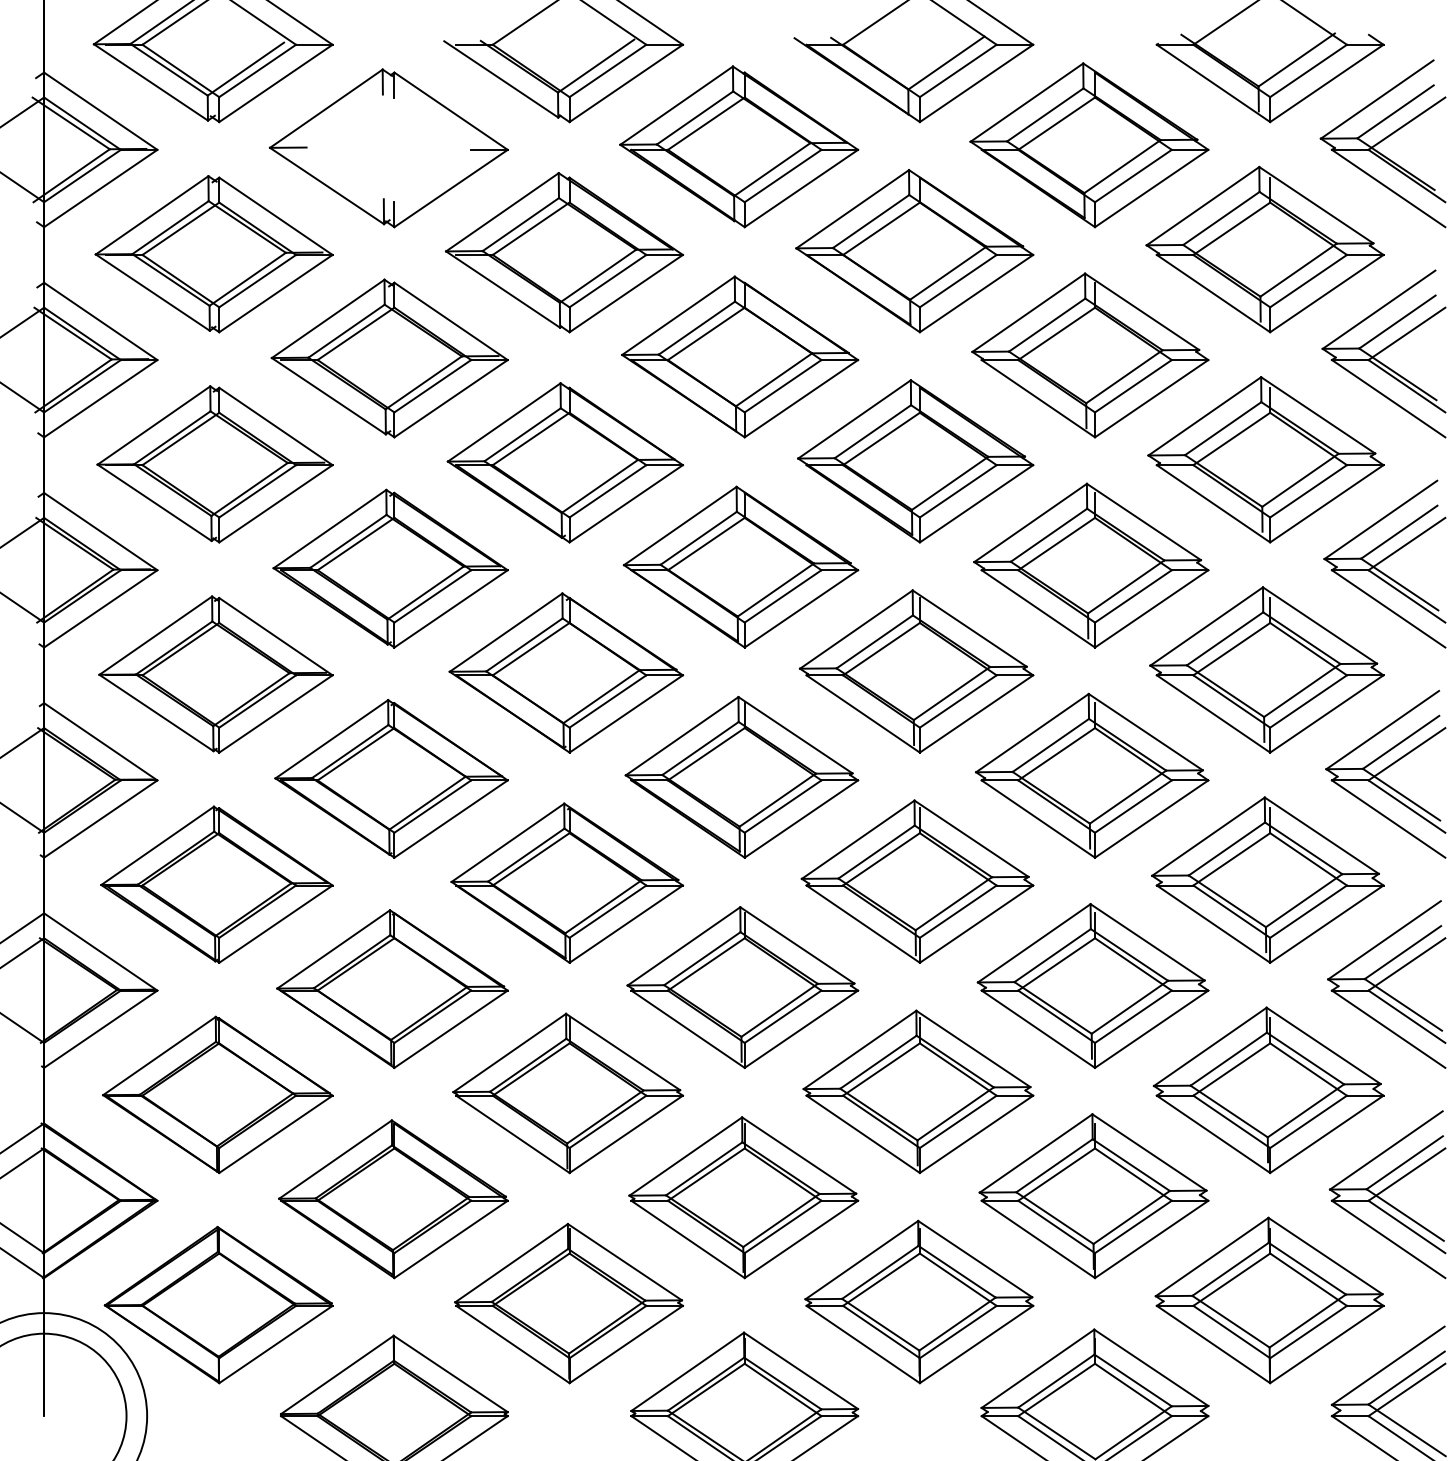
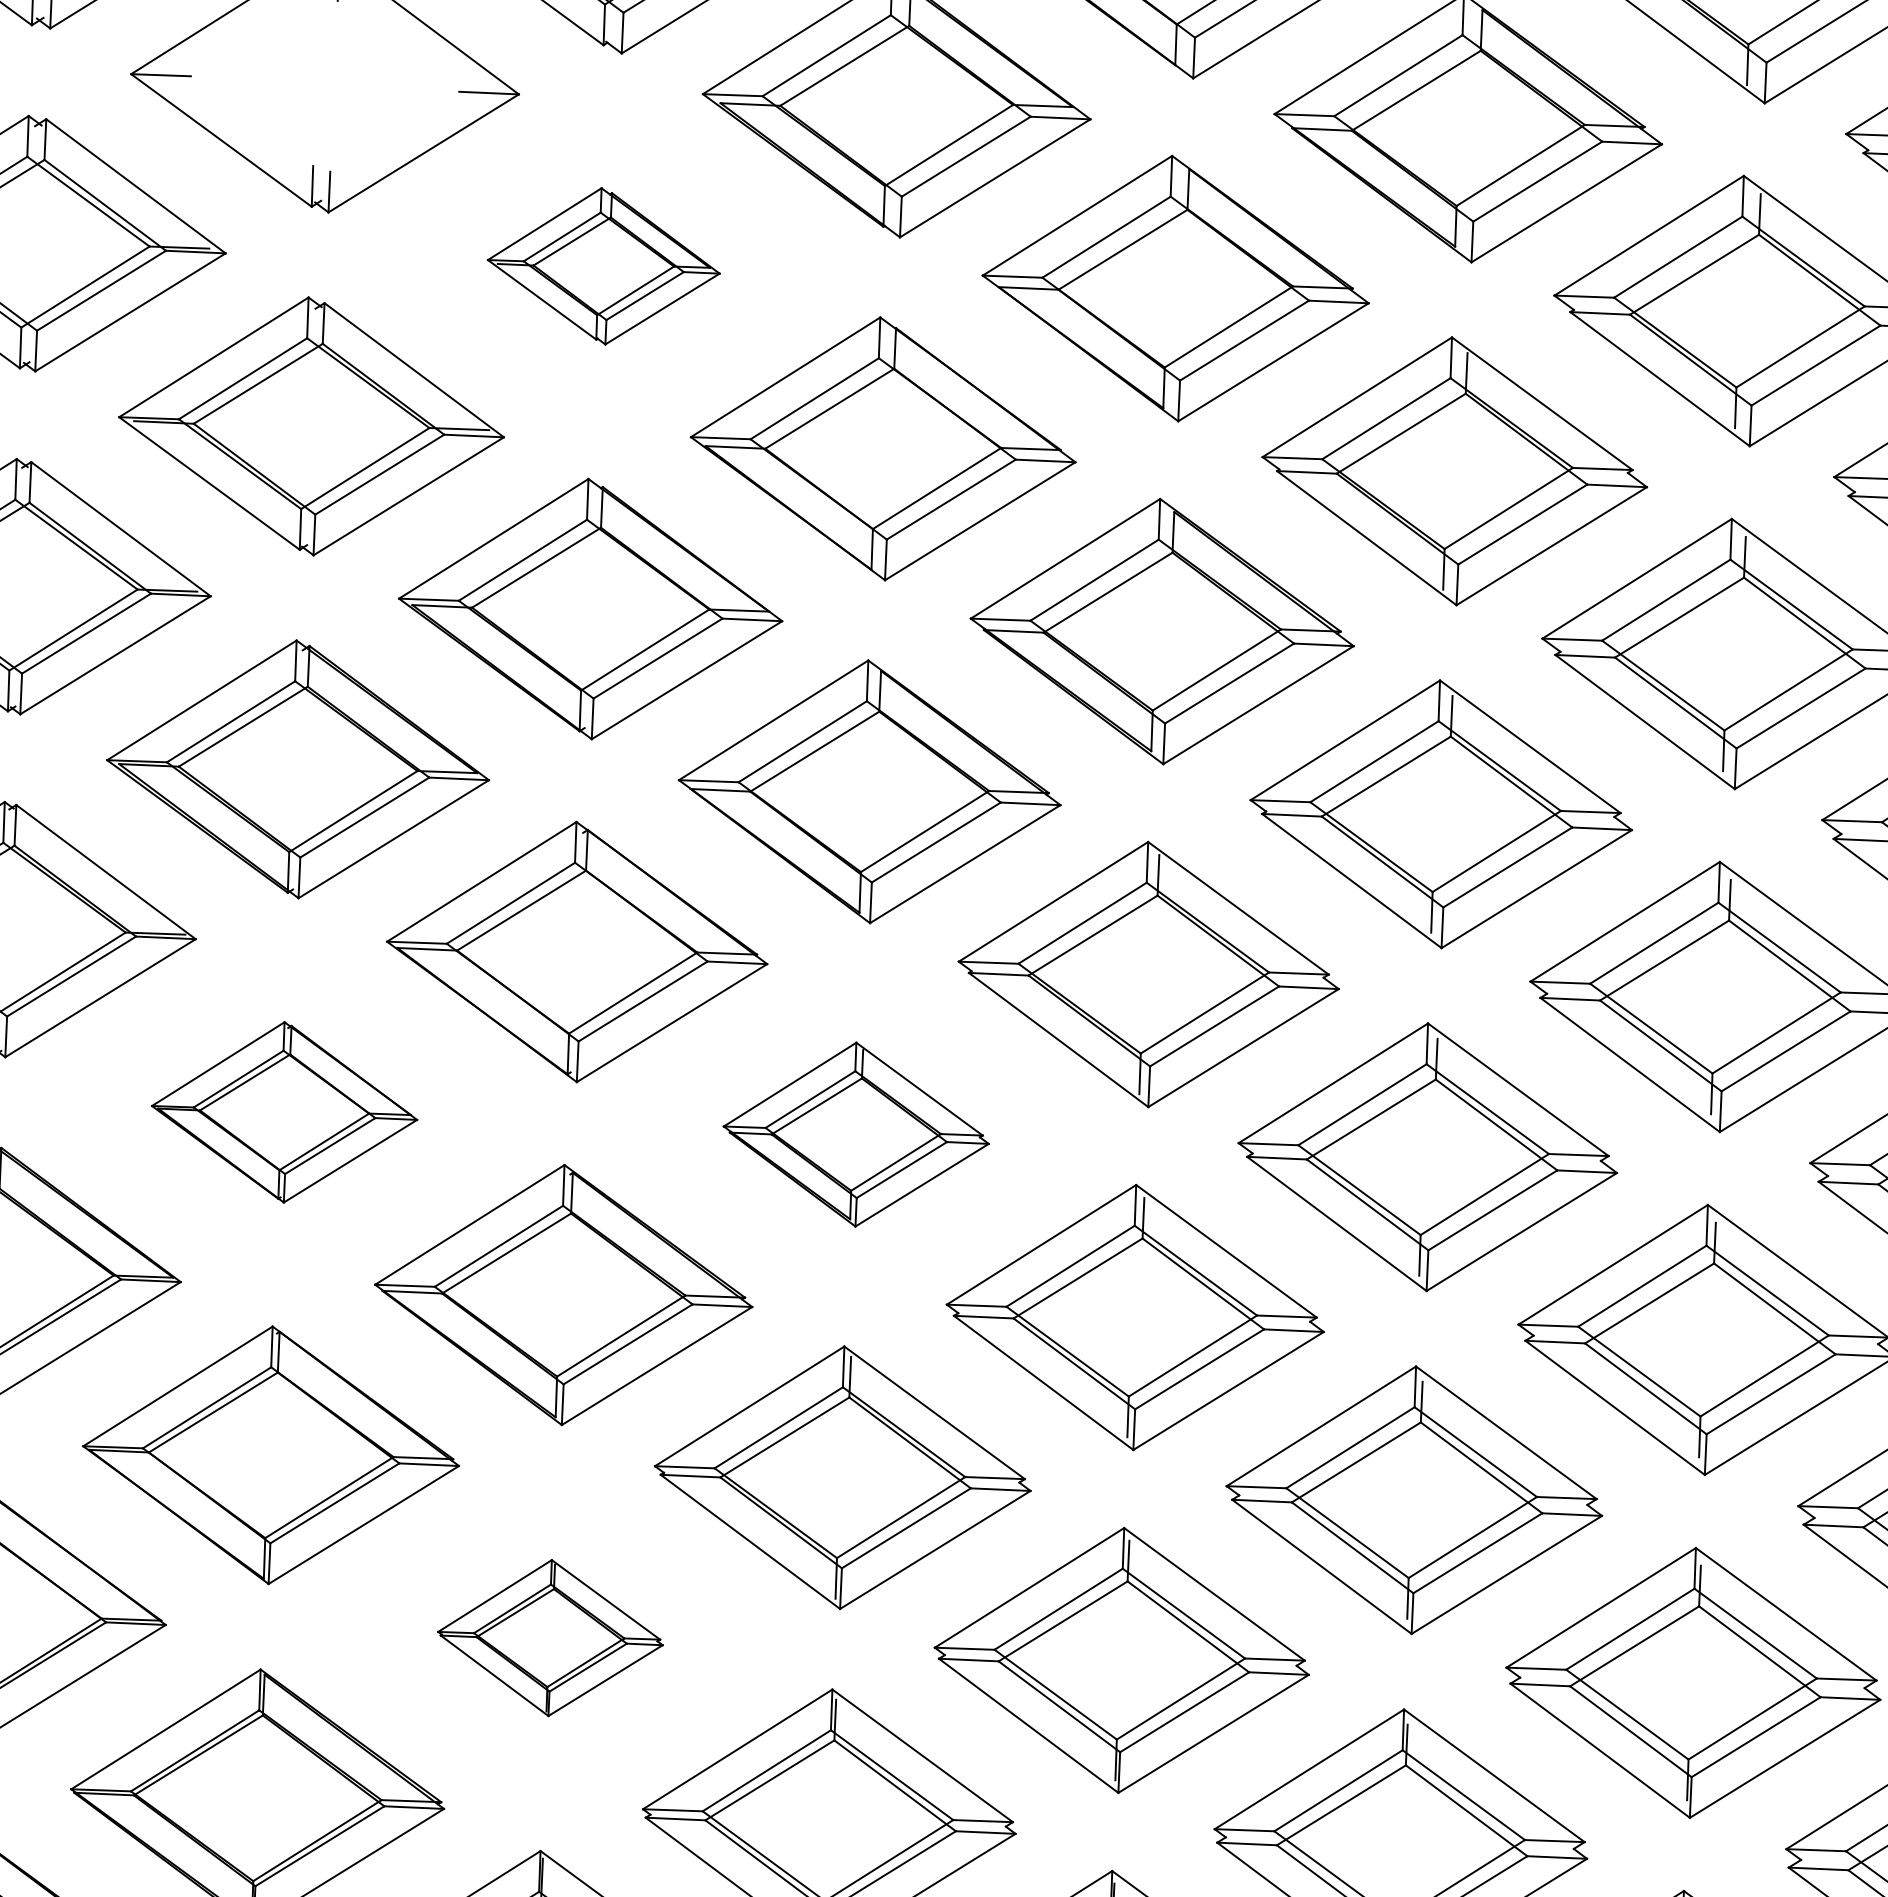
part: (563, 252) -> (602, 265), size x0.6
part: (741, 776) -> (855, 1133), size x0.7
part: (391, 778) -> (284, 1111), size x0.7
part: (568, 1093) -> (550, 1638), size x0.6

